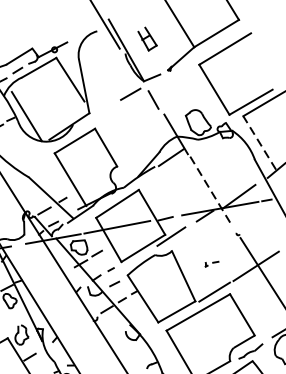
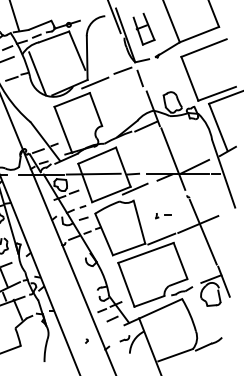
part: (146, 39) -> (143, 29), size x1.67
line: (99, 114) -> (95, 82), added
line: (259, 141) -> (218, 126), dashed -> solid
line: (211, 192) -> (173, 159), dashed -> solid
part: (211, 264) -> (163, 216), size x1.43

